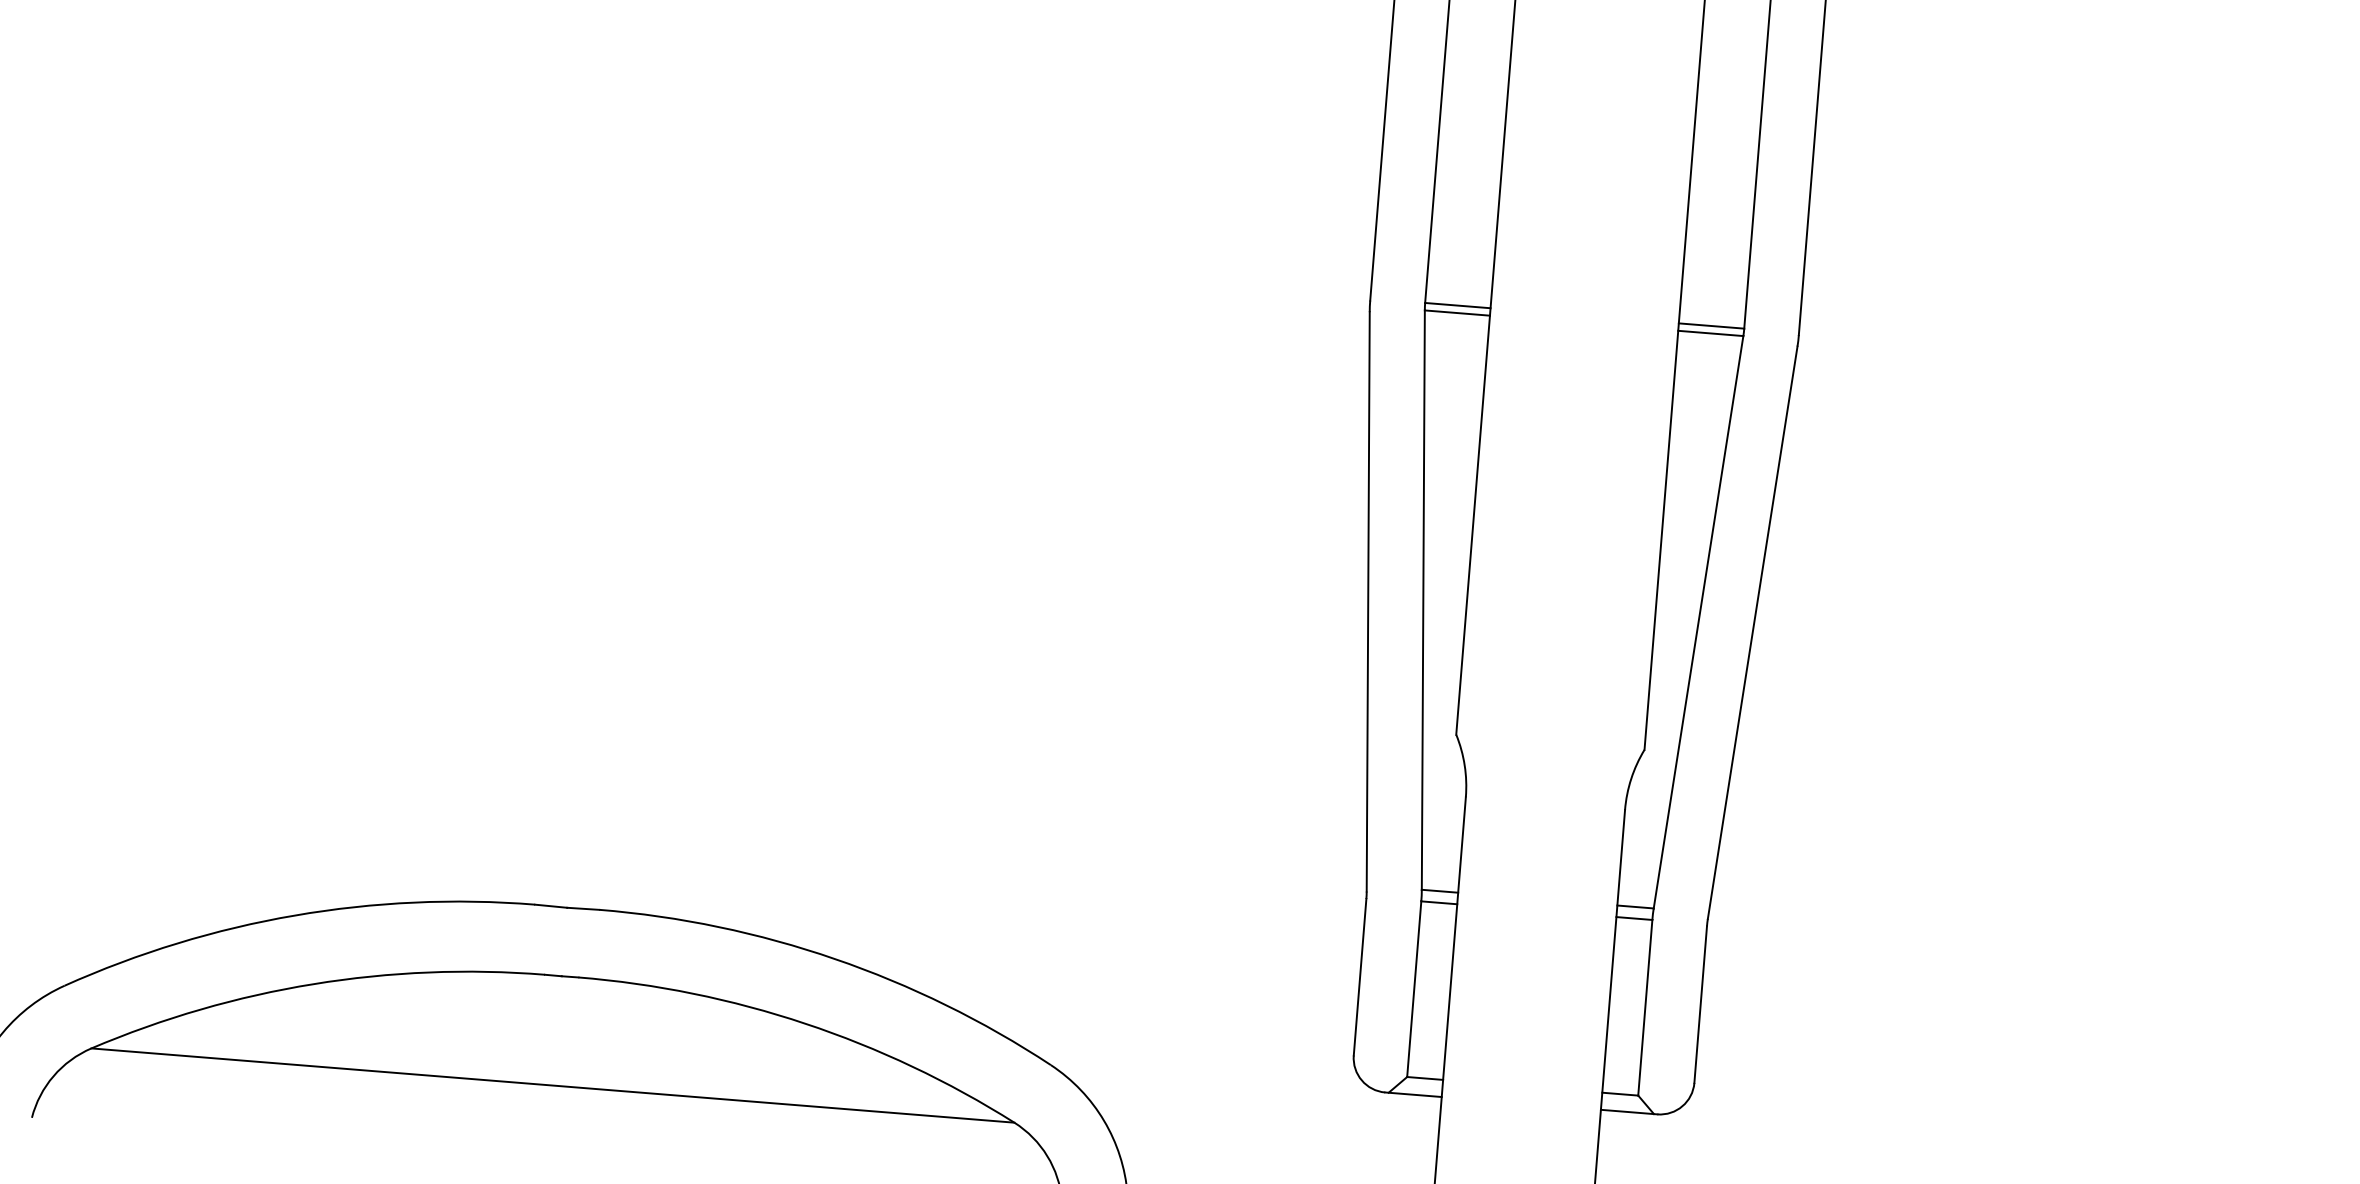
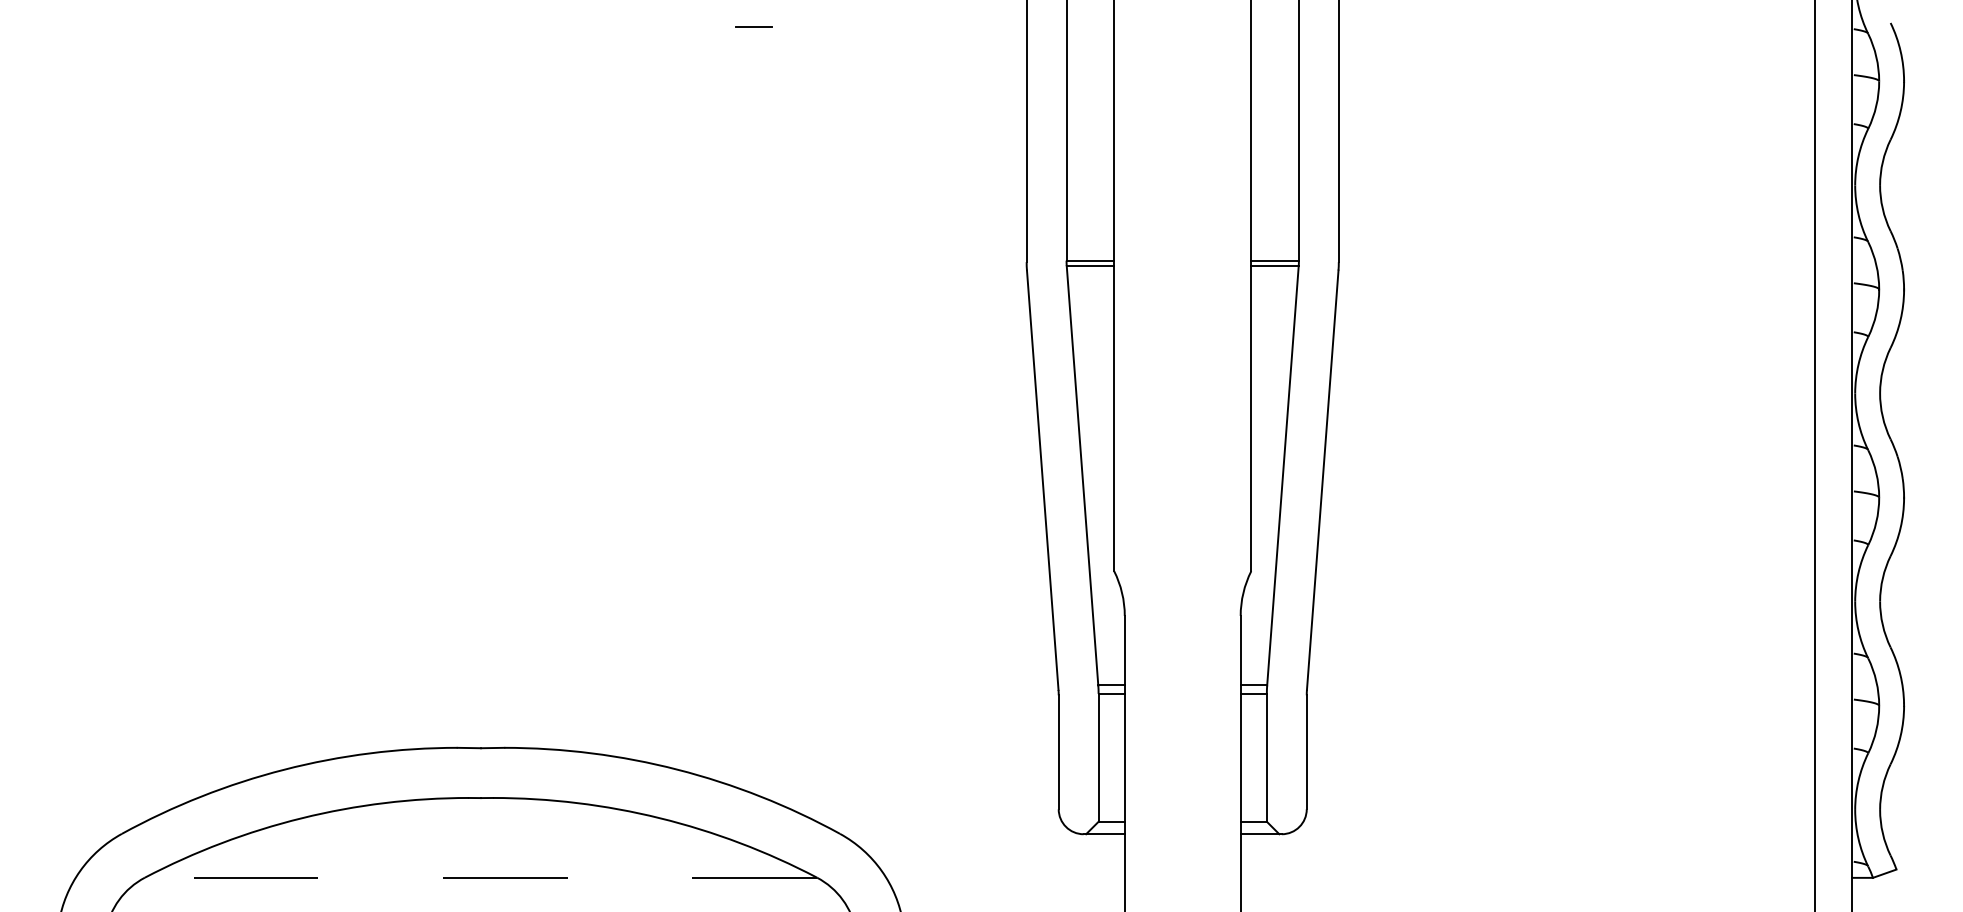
line: (552, 1085) -> (480, 877), solid -> dashed

